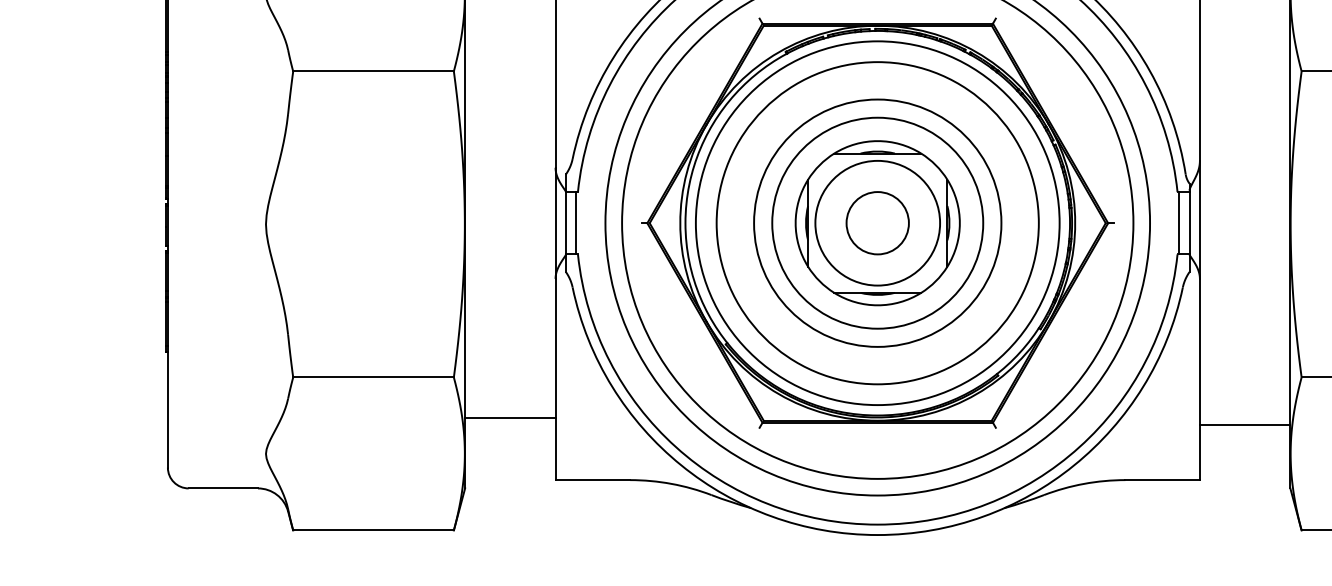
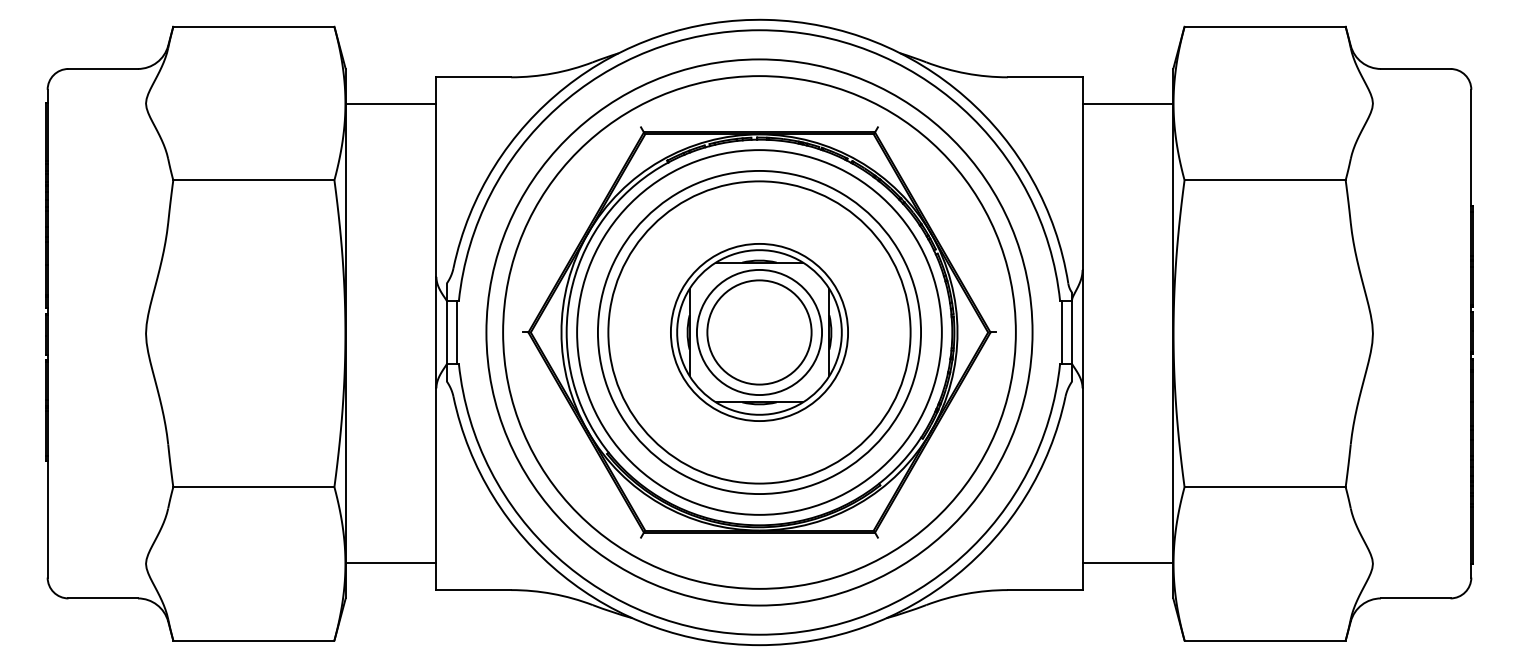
circle: (877, 223) -> (759, 332), size x0.71
circle: (877, 223) -> (759, 332), size x1.43
circle: (877, 223) -> (759, 332), size x1.67
line: (509, 417) -> (390, 562), moved
line: (1244, 424) -> (1127, 562), moved

